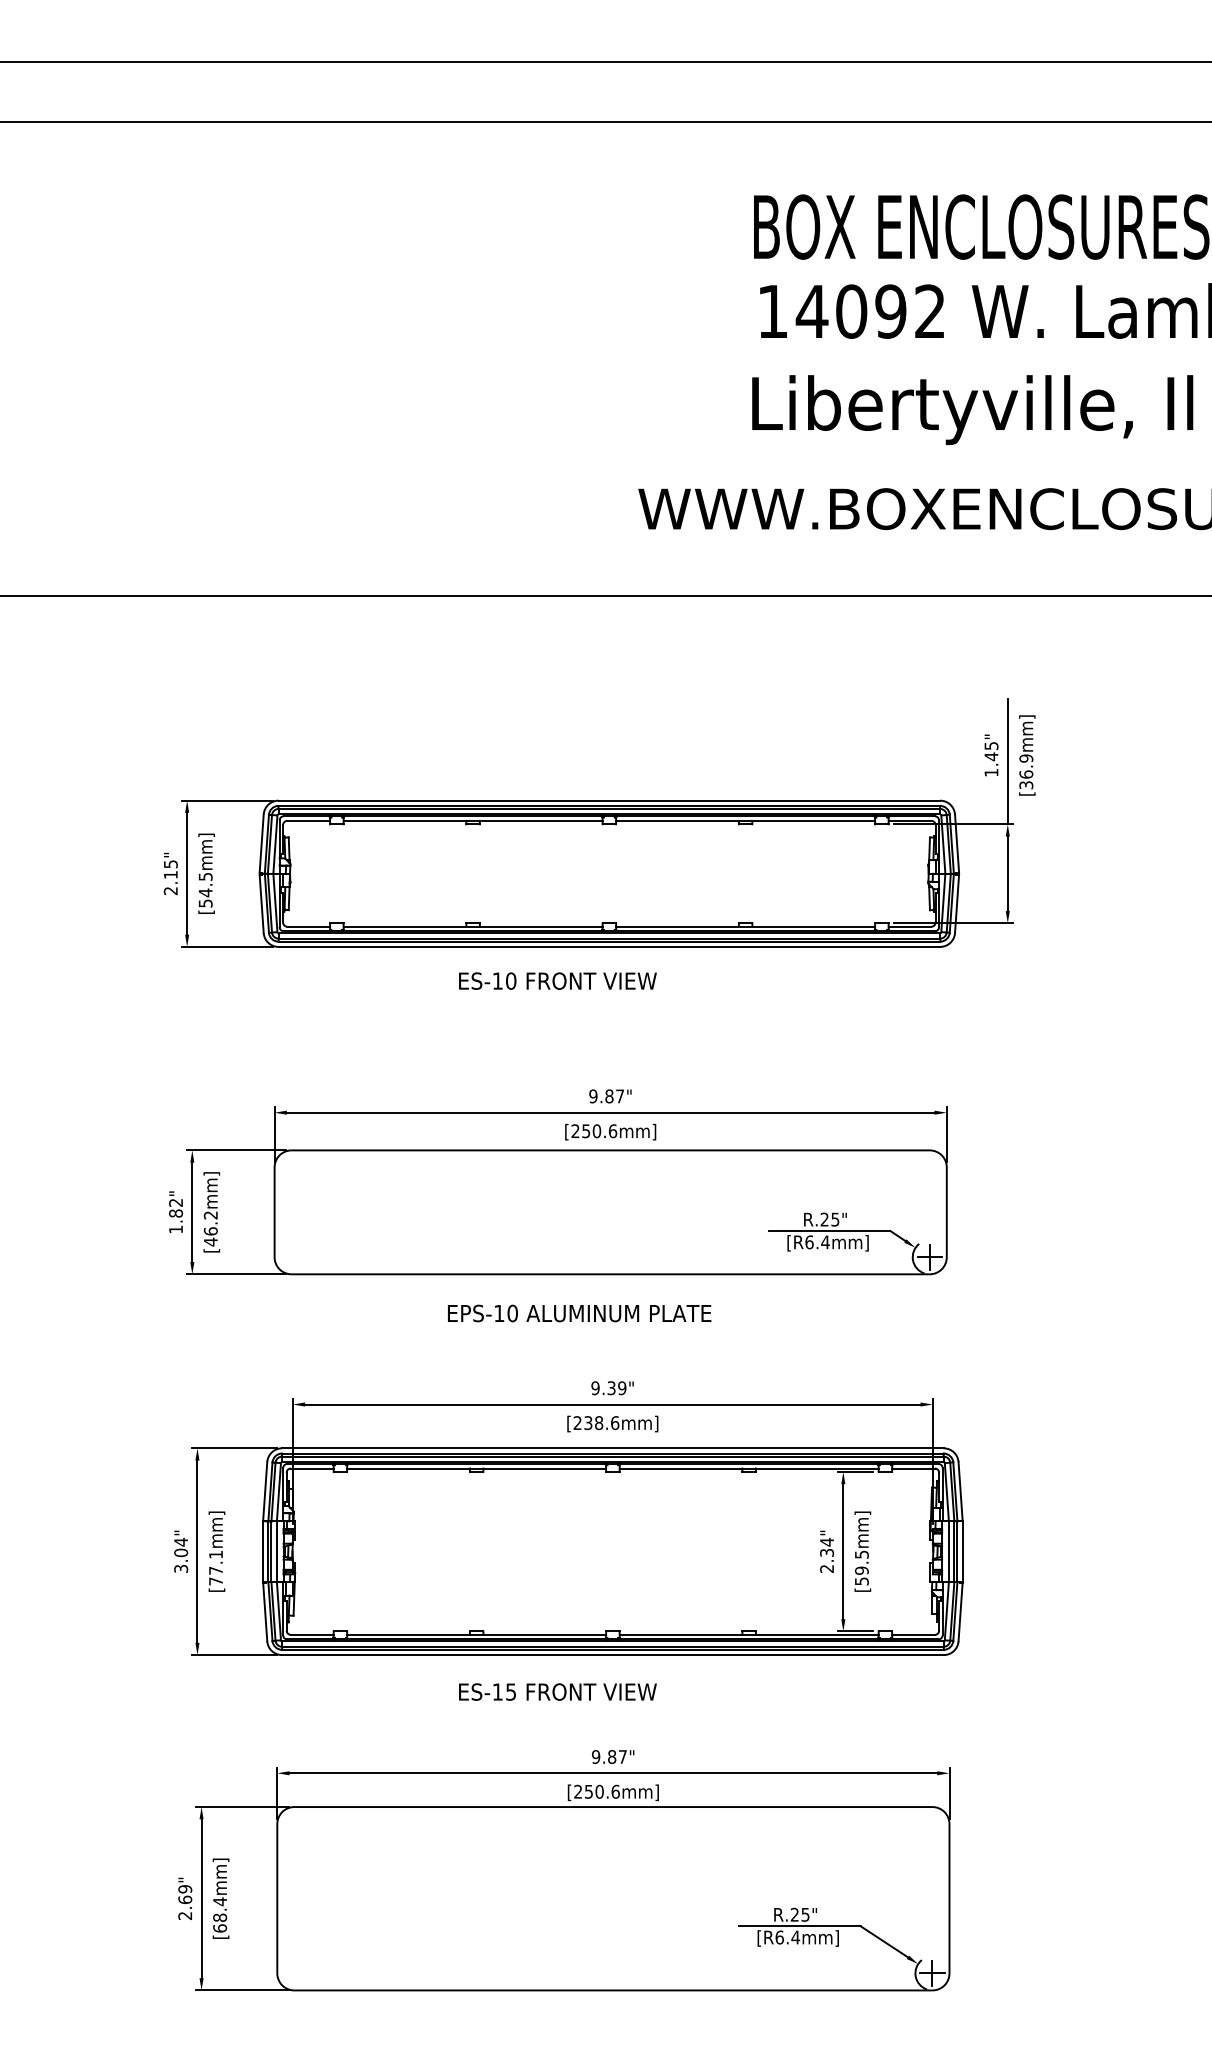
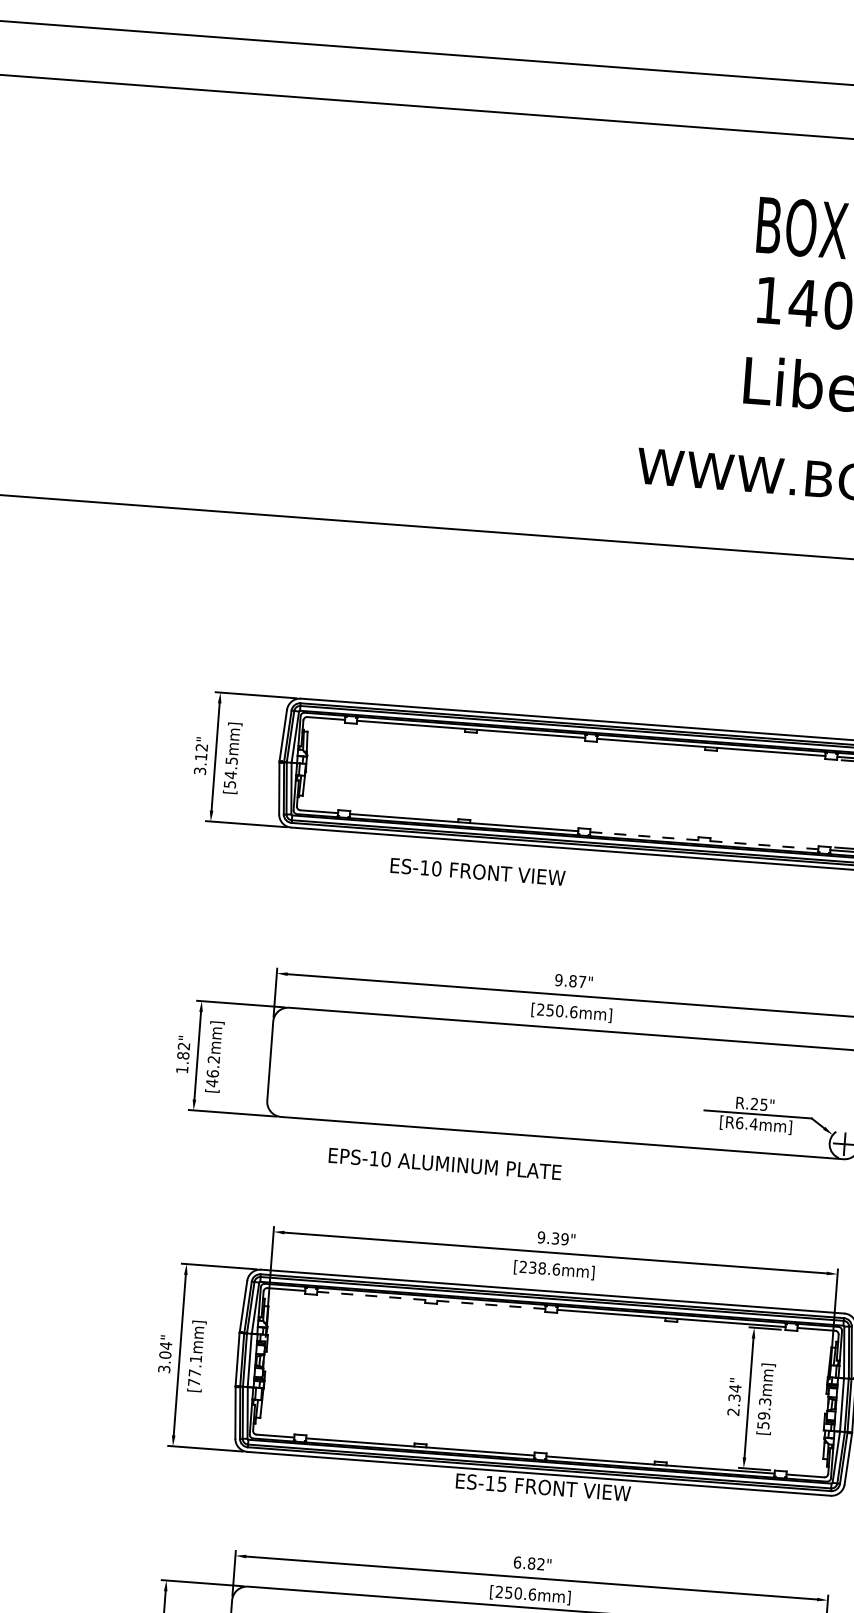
text: (170, 877) -> (200, 759), 2.15" -> 3.12"
line: (745, 926) -> (704, 840), solid -> dashed
text: (557, 980) -> (477, 871), moved
text: (579, 1313) -> (445, 1164), moved
line: (477, 1468) -> (432, 1300), solid -> dashed
text: (860, 1554) -> (763, 1401), [59.5mm] -> [59.3mm]
text: (557, 1691) -> (543, 1486), moved
text: (608, 1756) -> (528, 1562), 9.87" -> 6.82"

